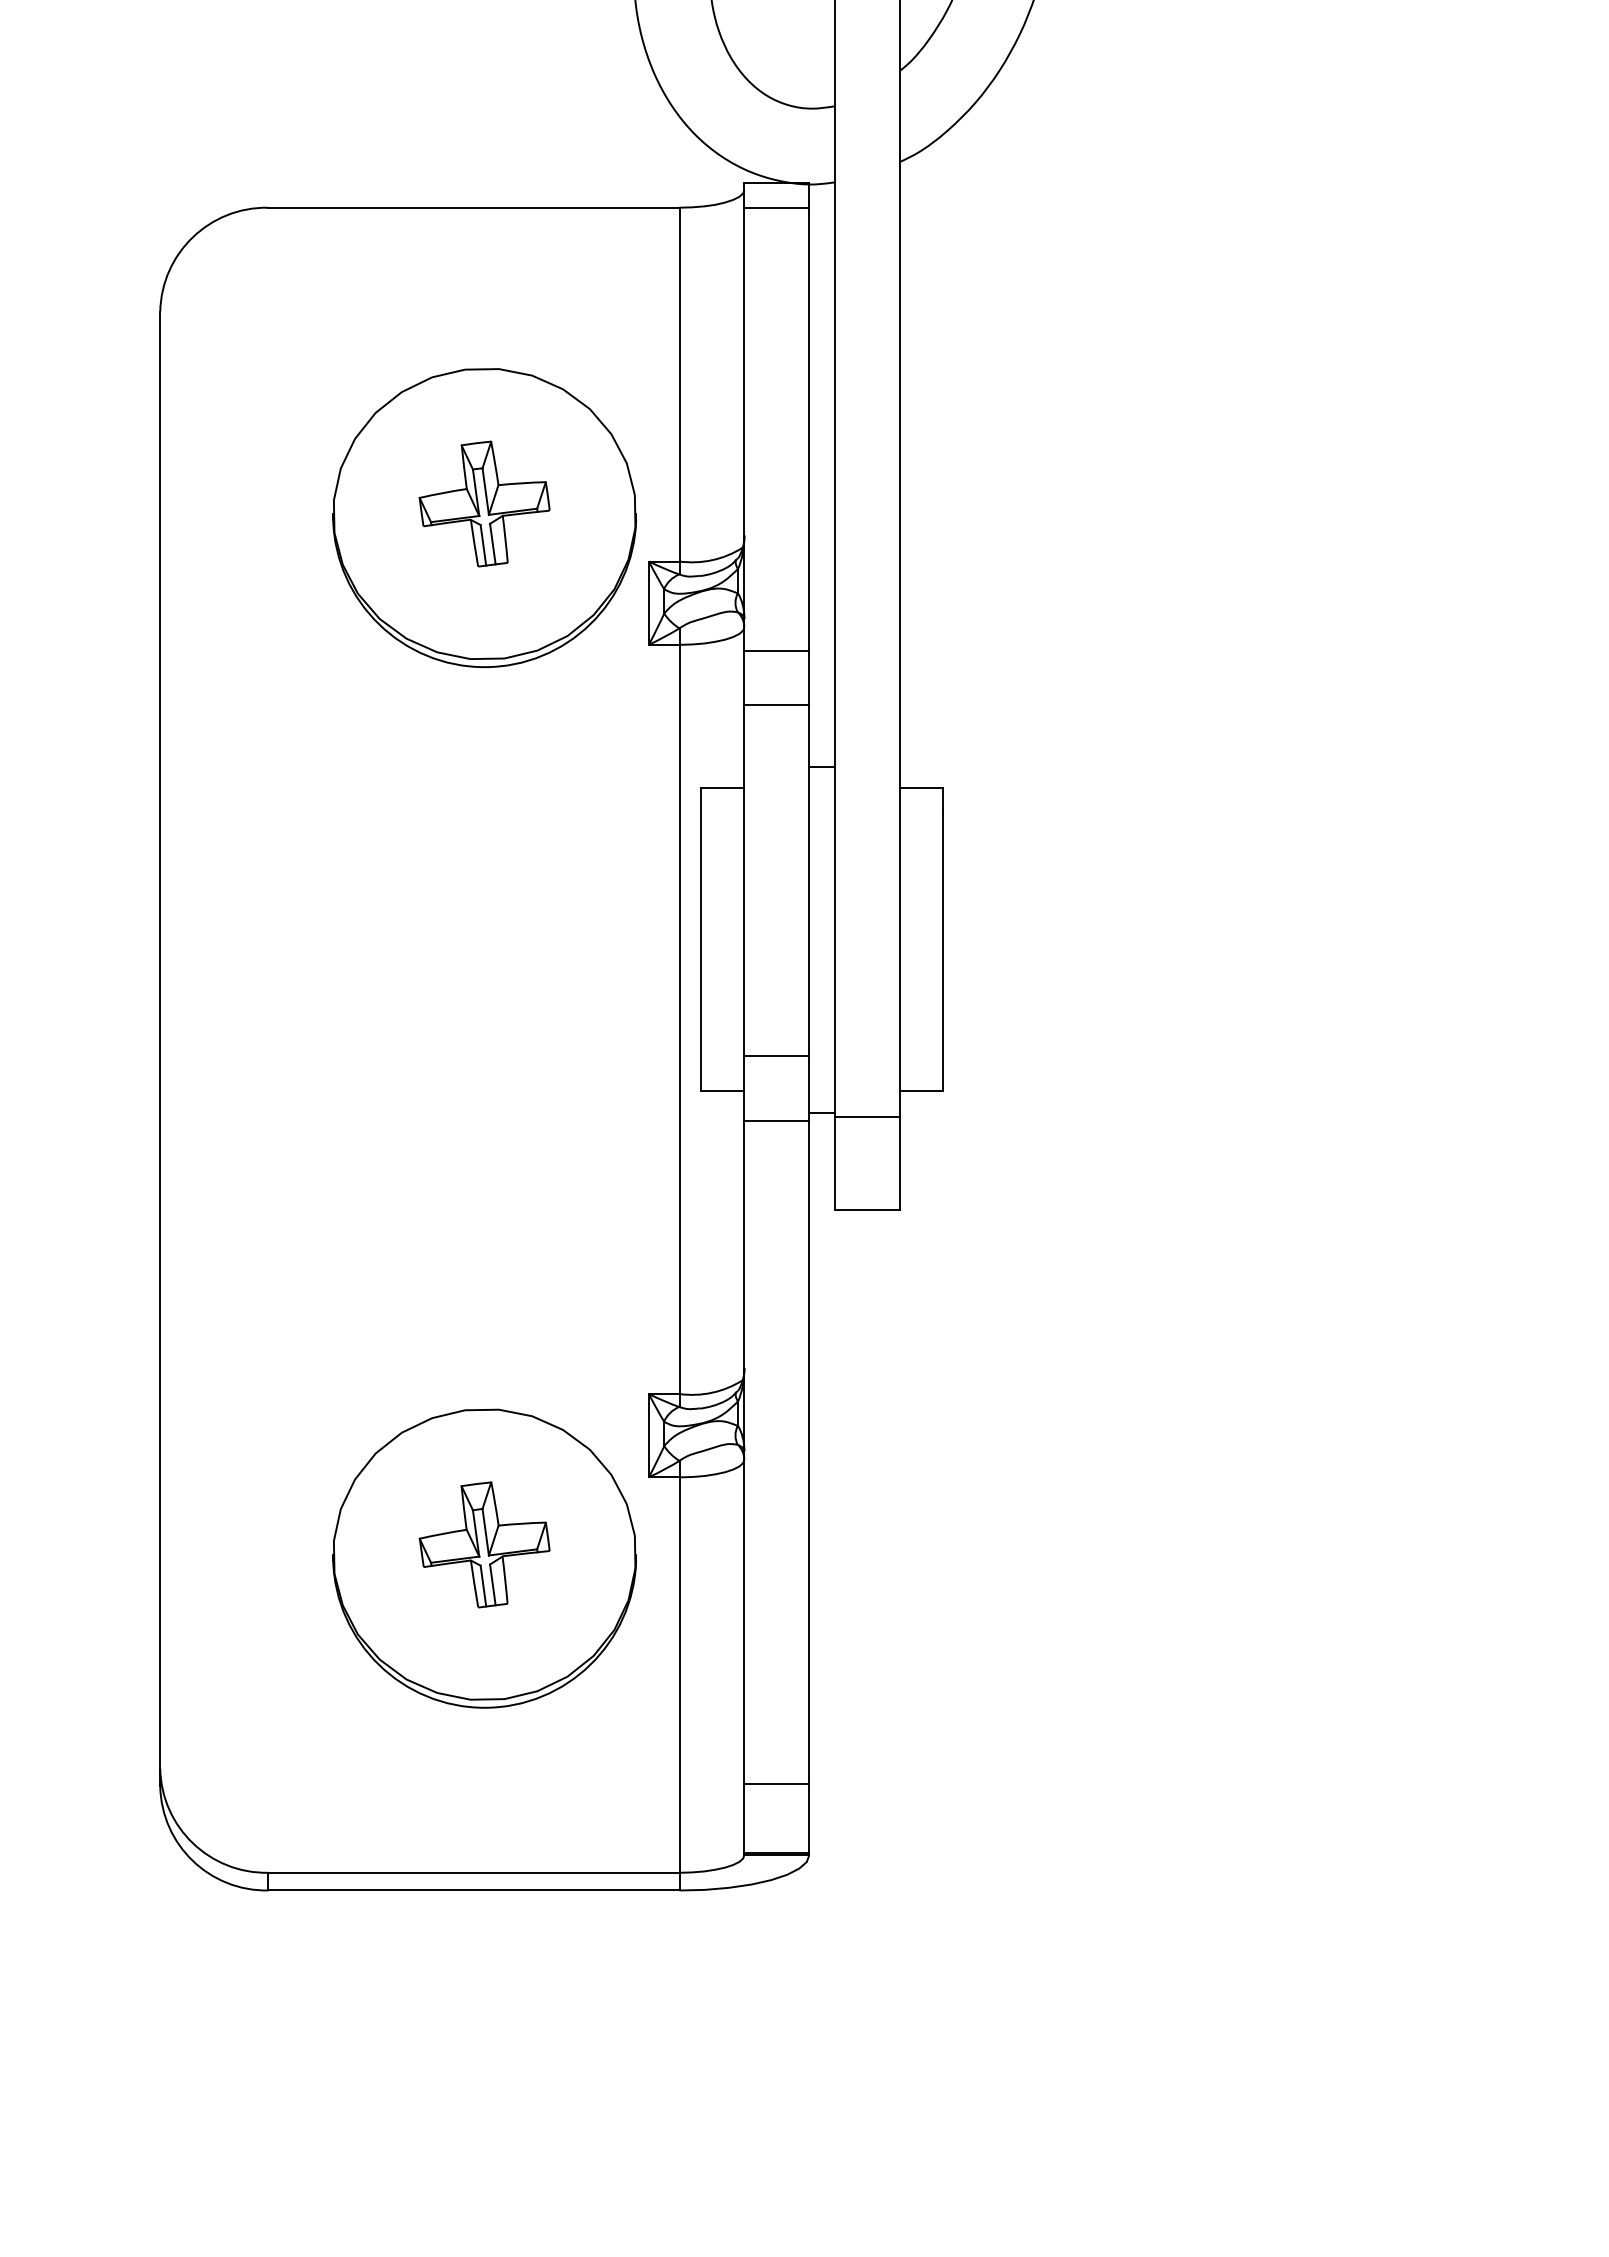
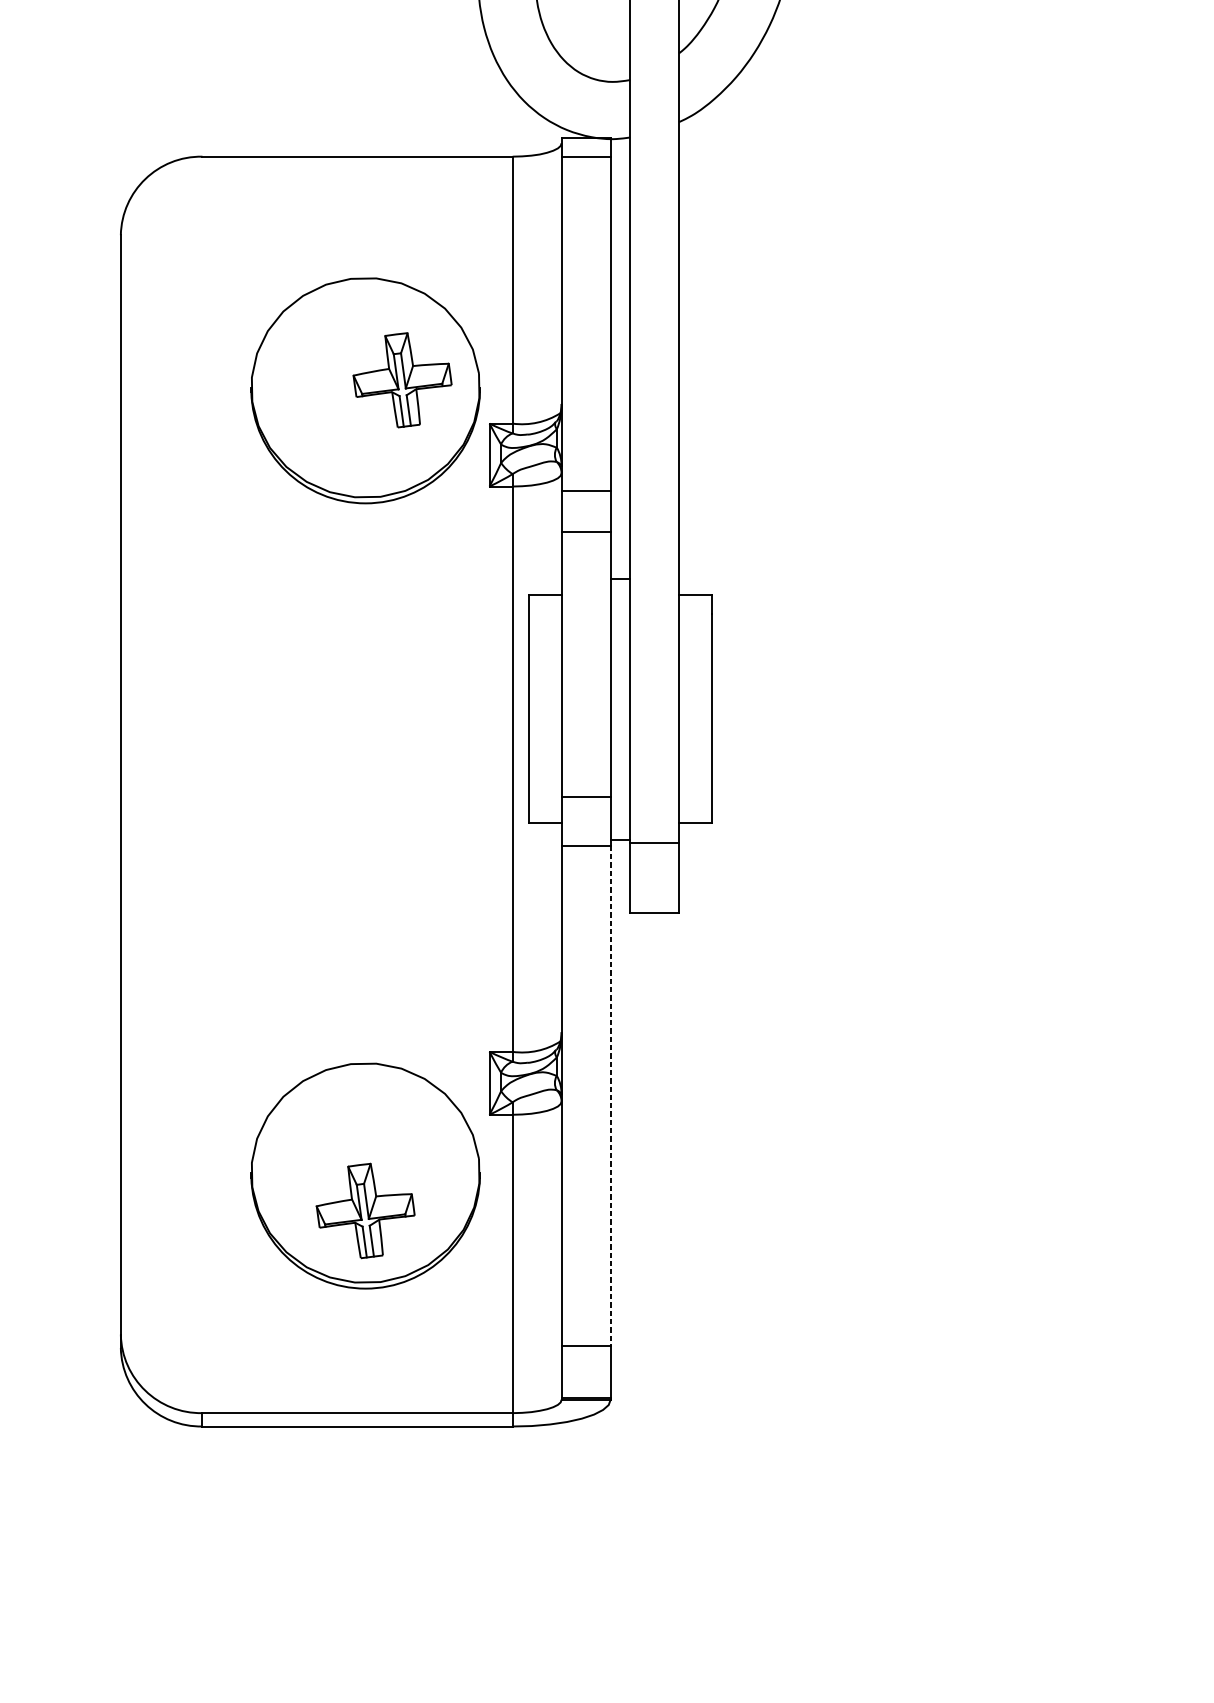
part: (484, 503) -> (402, 379), moved
line: (809, 1452) -> (610, 1095), solid -> dashed
part: (484, 1544) -> (365, 1210), moved

